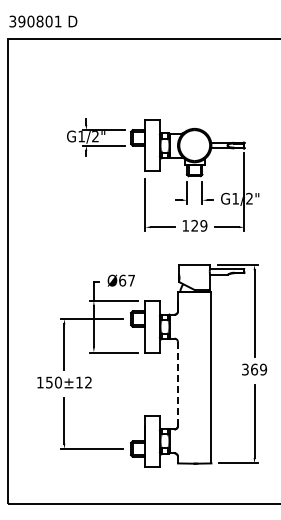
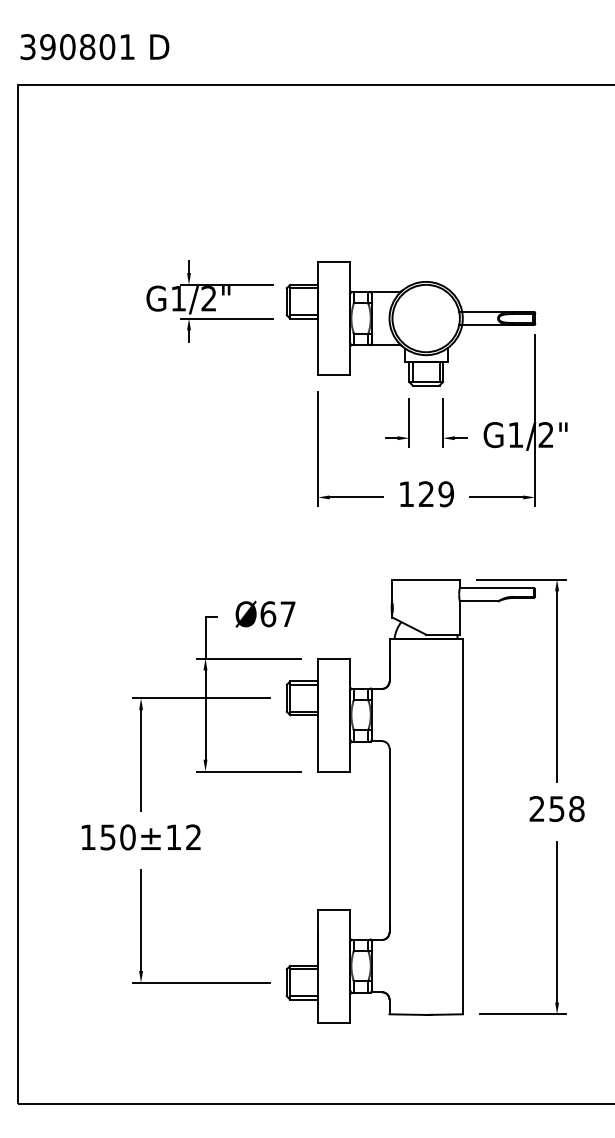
text: (254, 369) -> (557, 808), 369 -> 258
line: (177, 384) -> (388, 841), dashed -> solid

